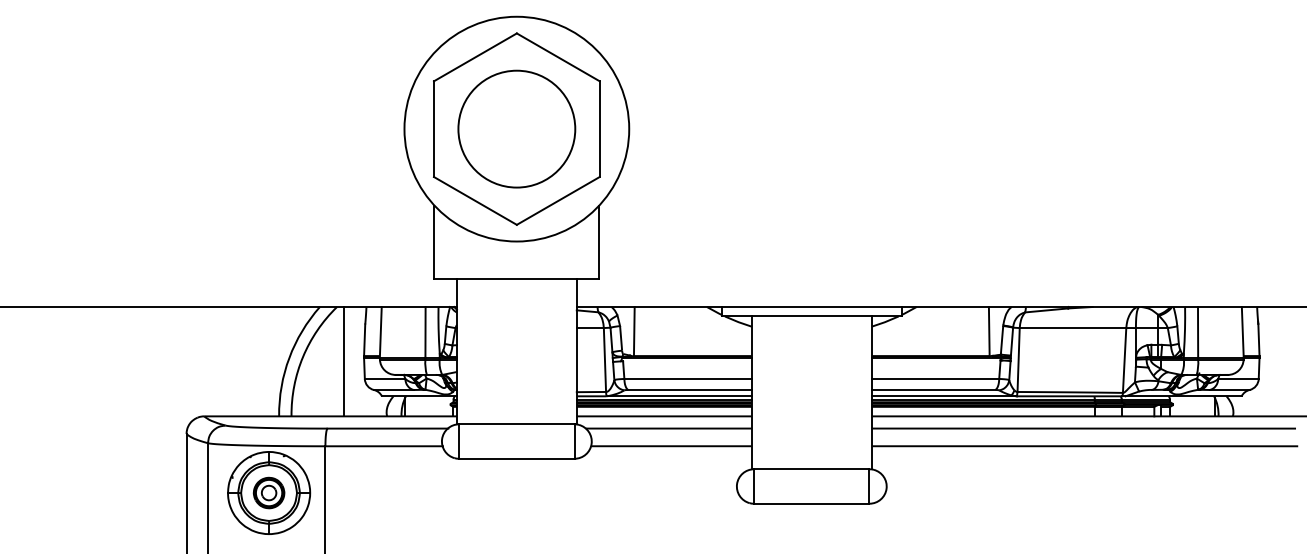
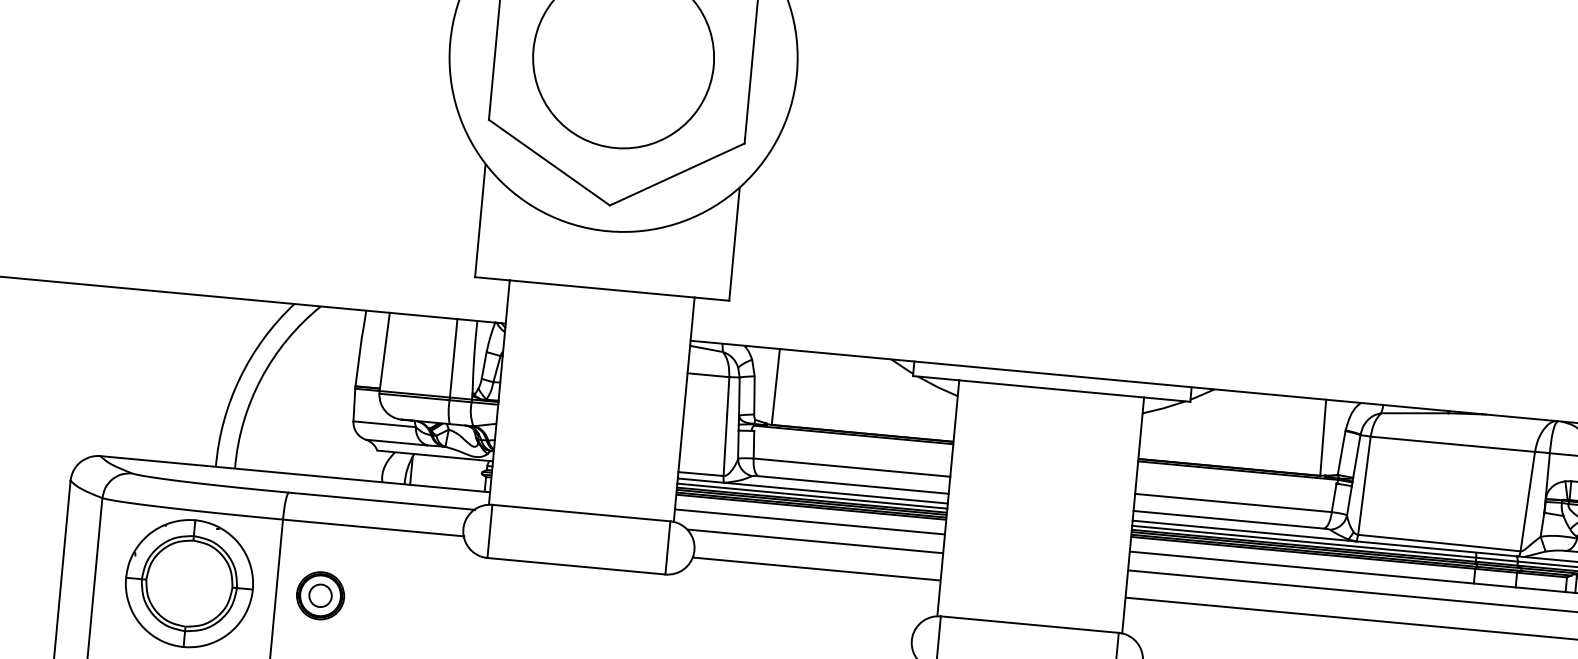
line: (344, 361) -> (324, 391), removed
part: (268, 492) -> (319, 594), moved

